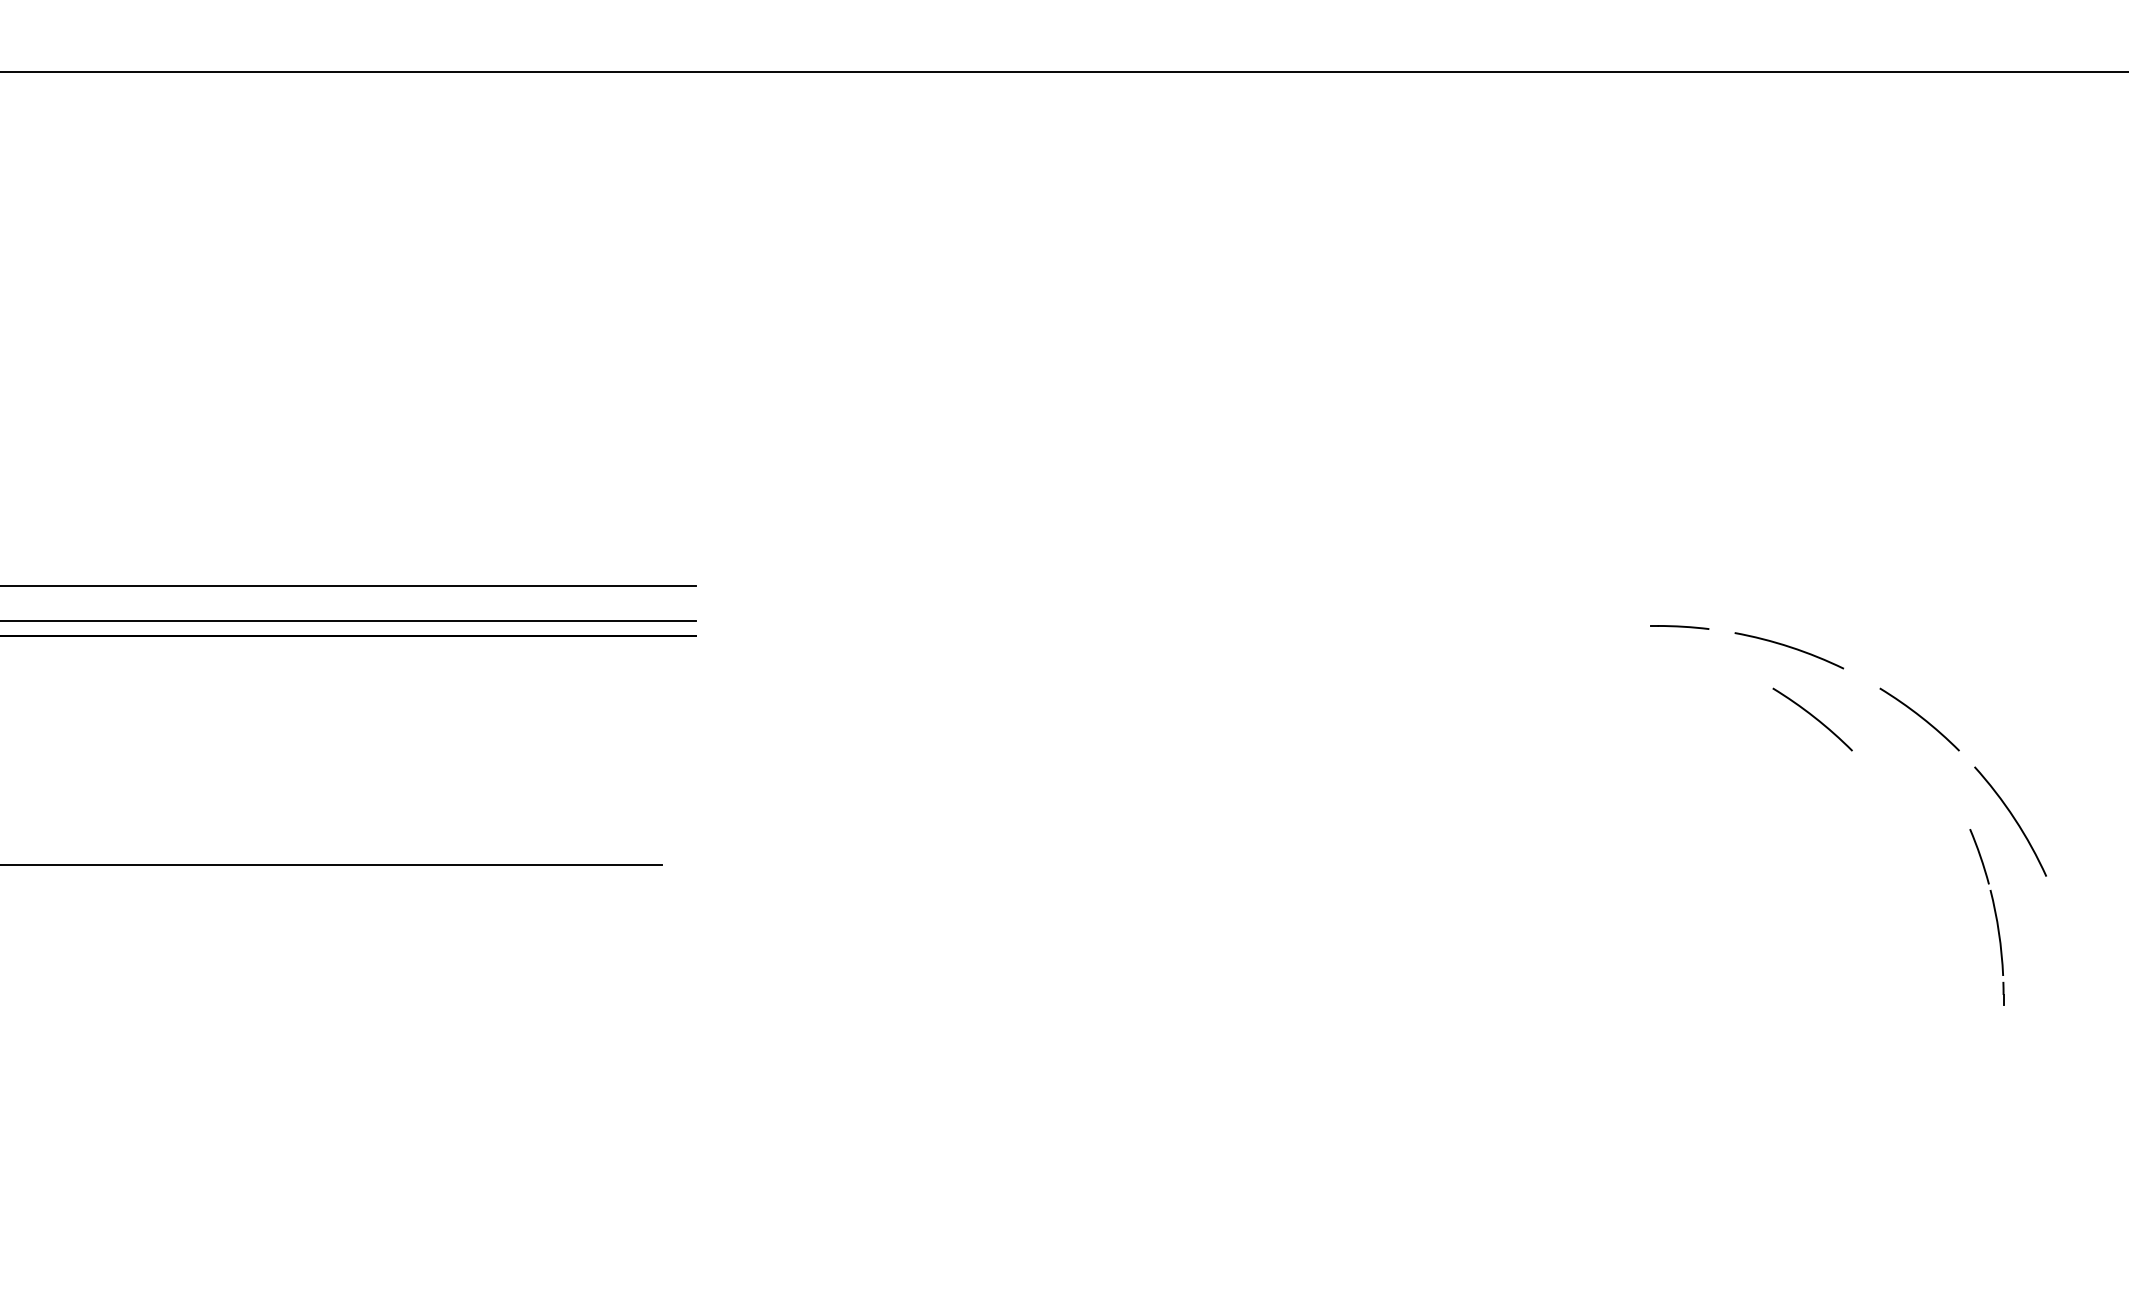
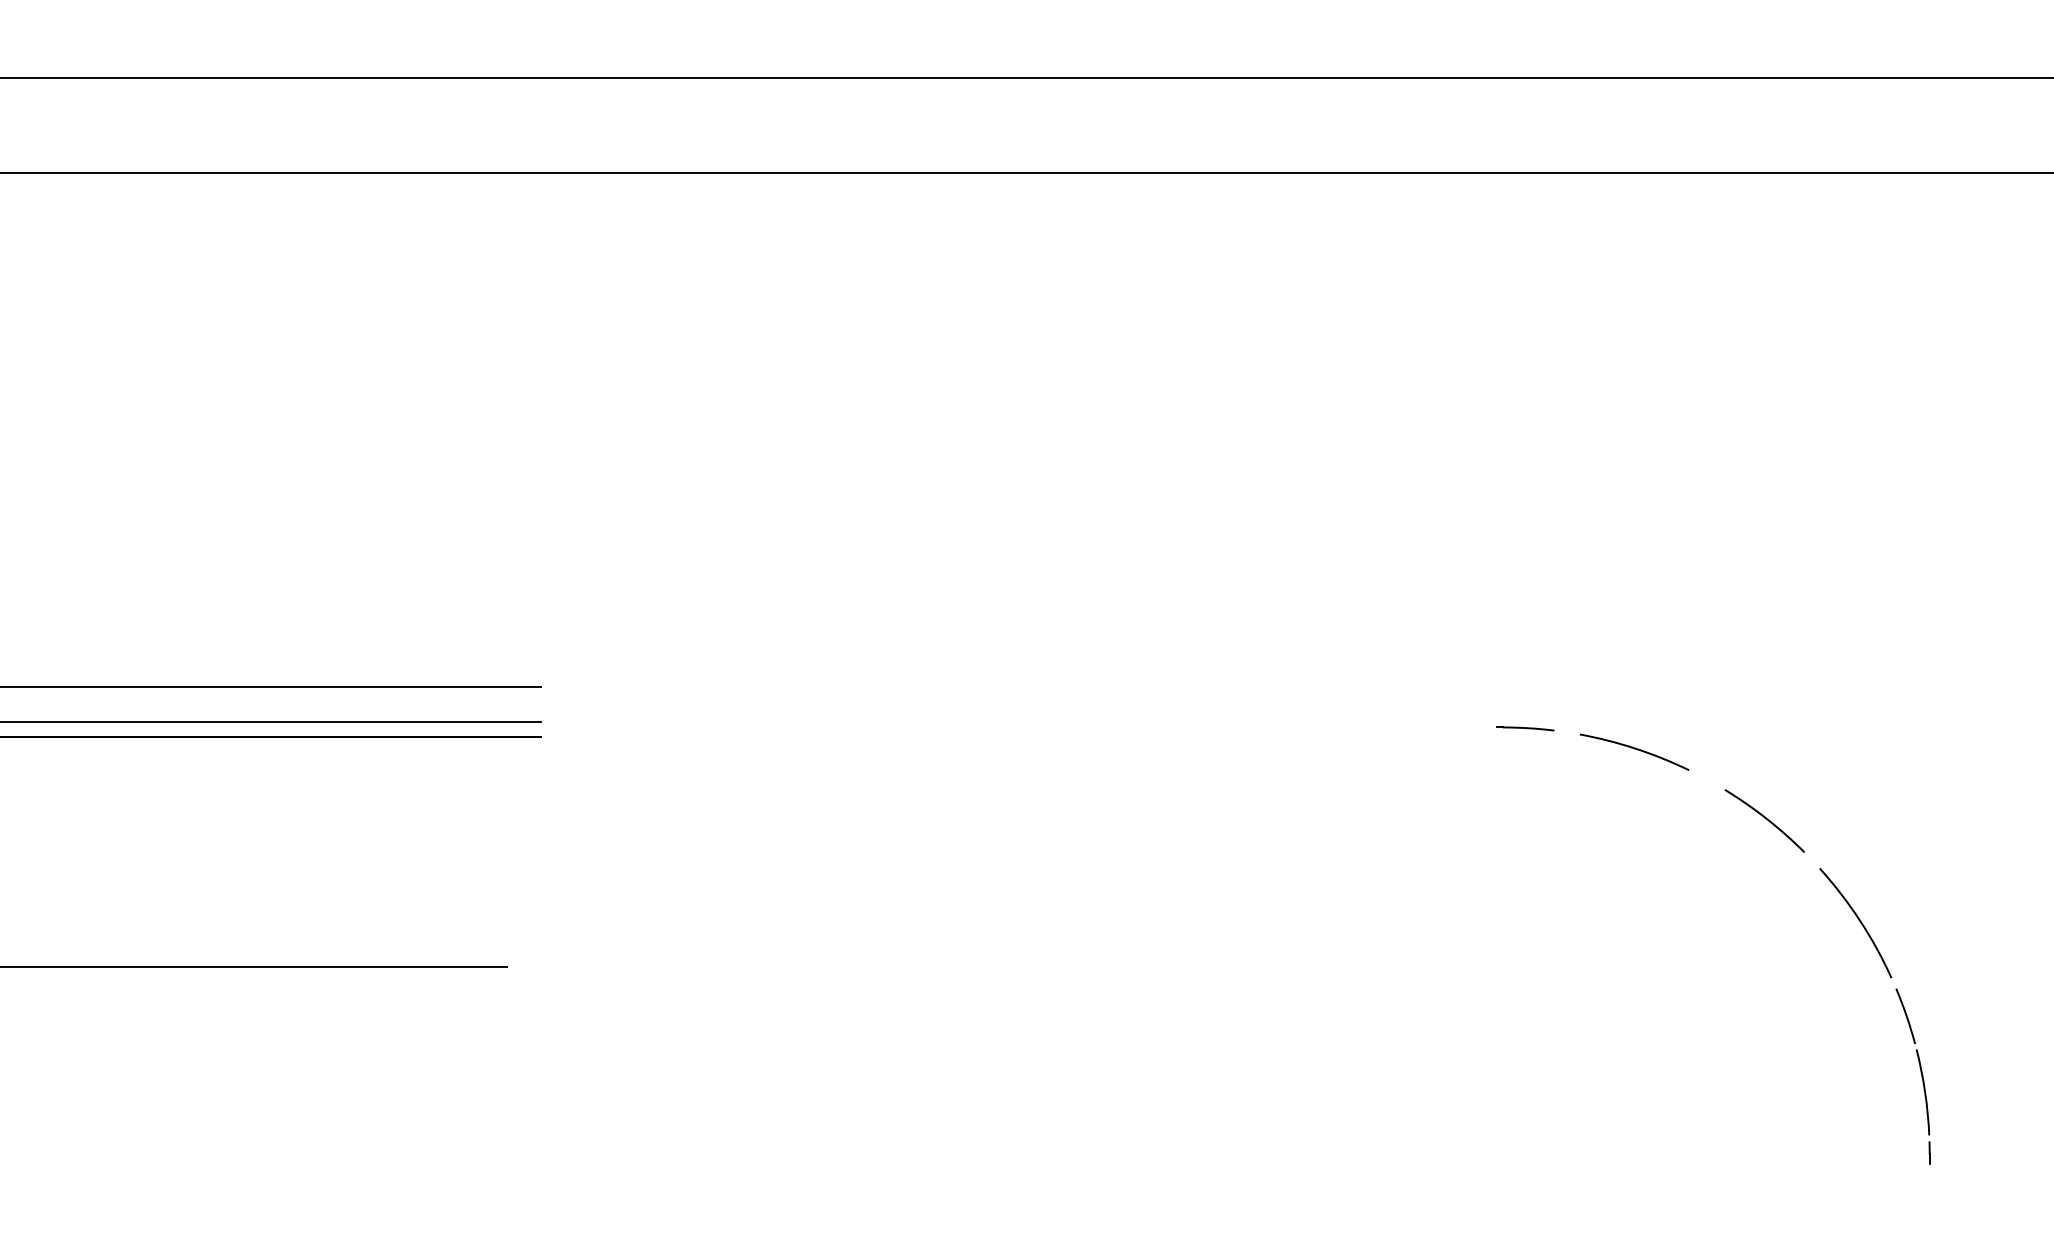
arc: (1813, 717) -> (1658, 818), removed
part: (1994, 914) -> (1920, 1073), moved

